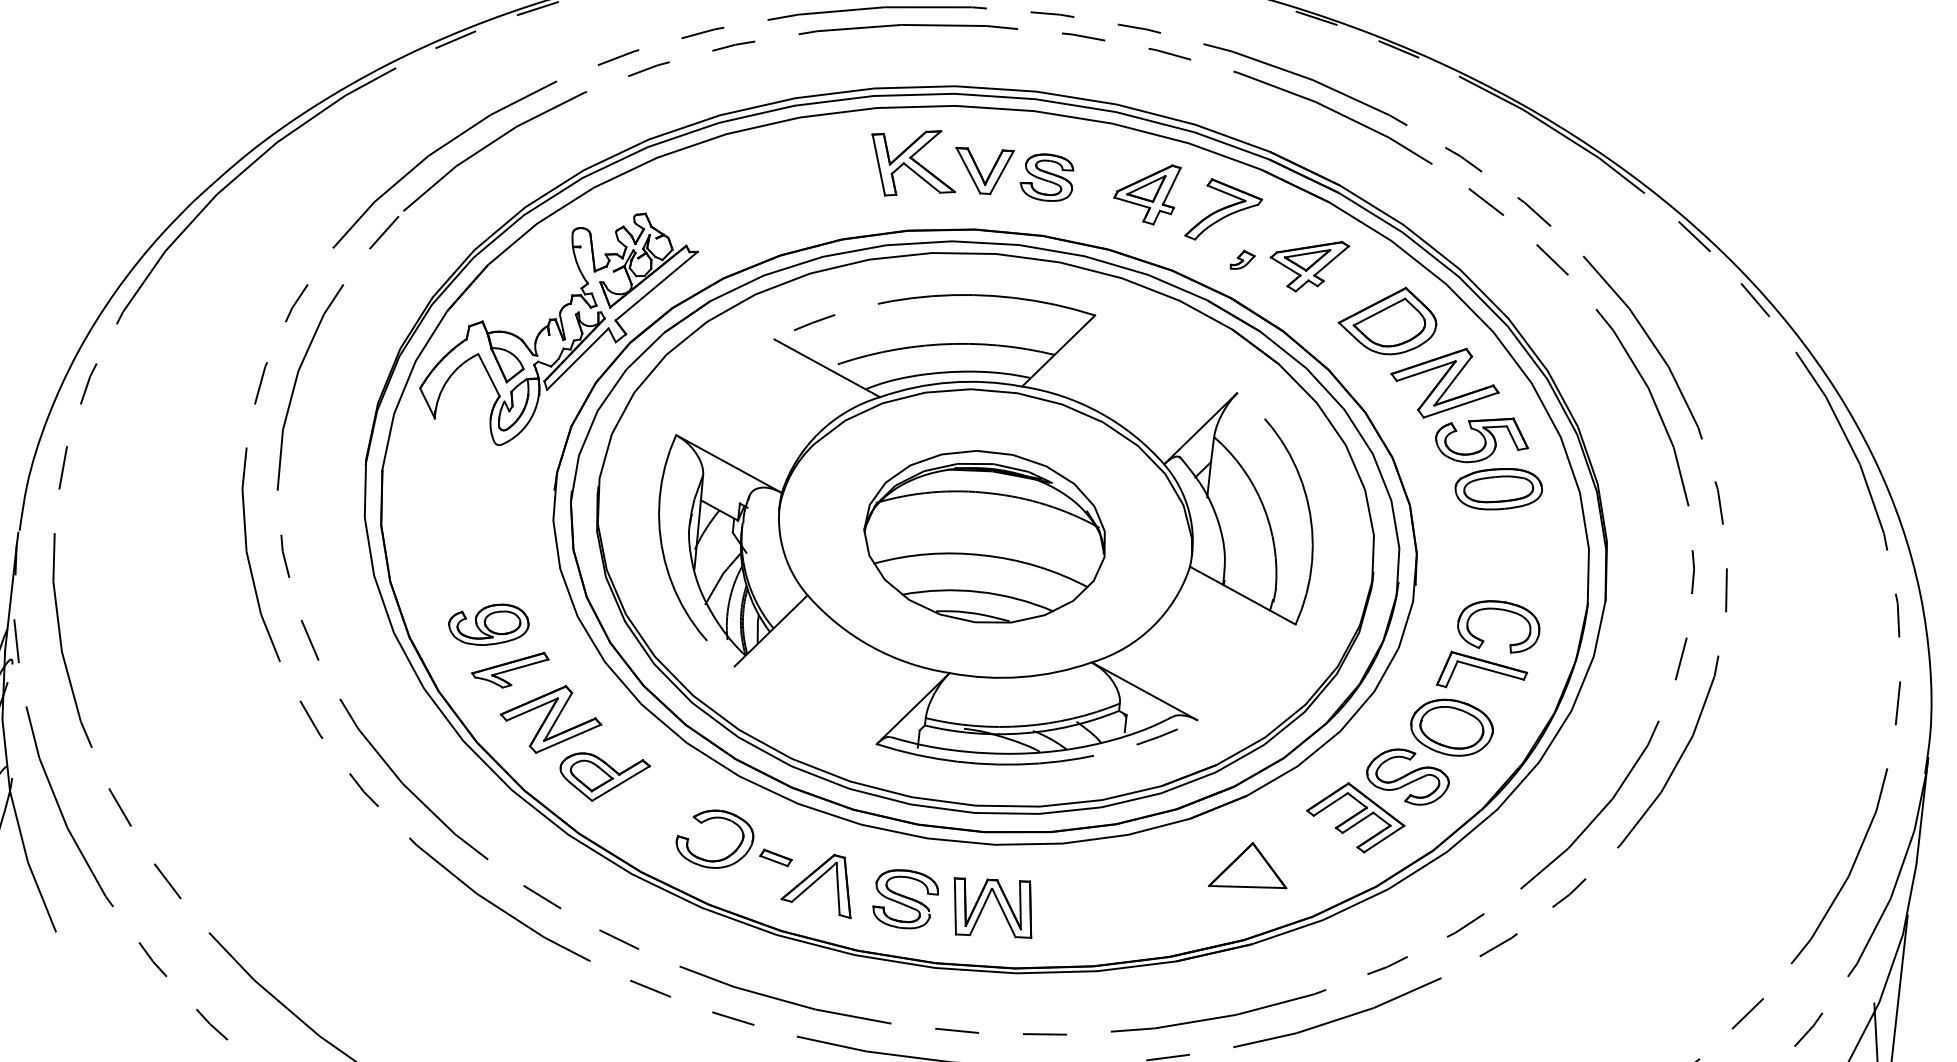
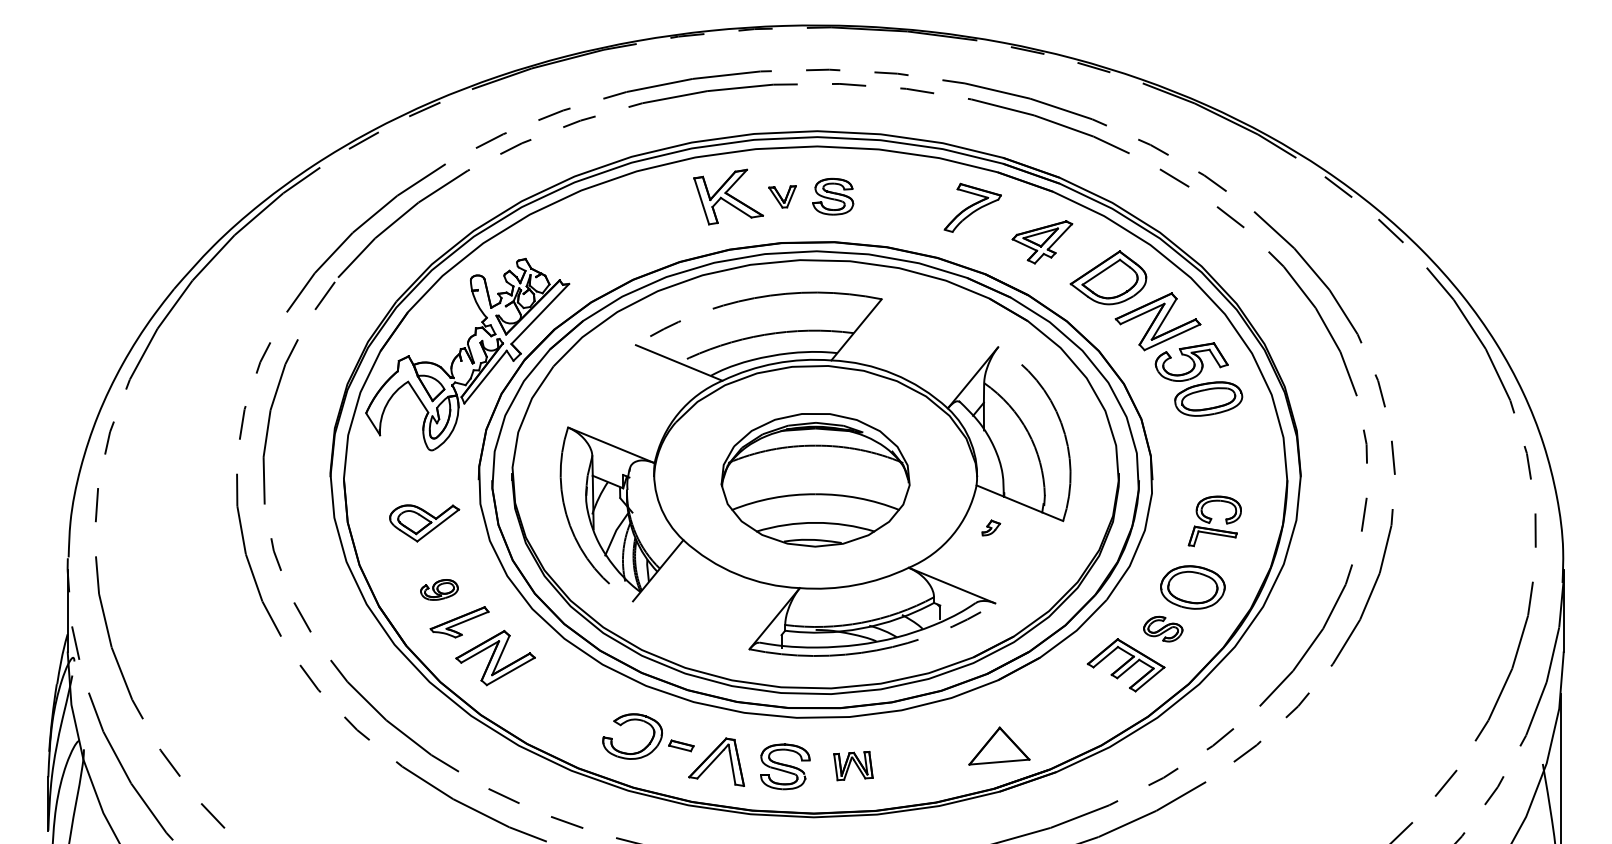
part: (982, 170) -> (782, 196), size x0.6
part: (1145, 192) -> (910, 199), removed
part: (1243, 259) -> (991, 527), moved
part: (489, 623) -> (439, 589), size x0.6
part: (1488, 646) -> (1214, 521), size x0.7
part: (1408, 775) -> (1163, 628), size x0.6
part: (603, 778) -> (424, 523), moved
part: (1250, 865) -> (999, 745), moved
part: (993, 907) -> (853, 765), size x0.6

